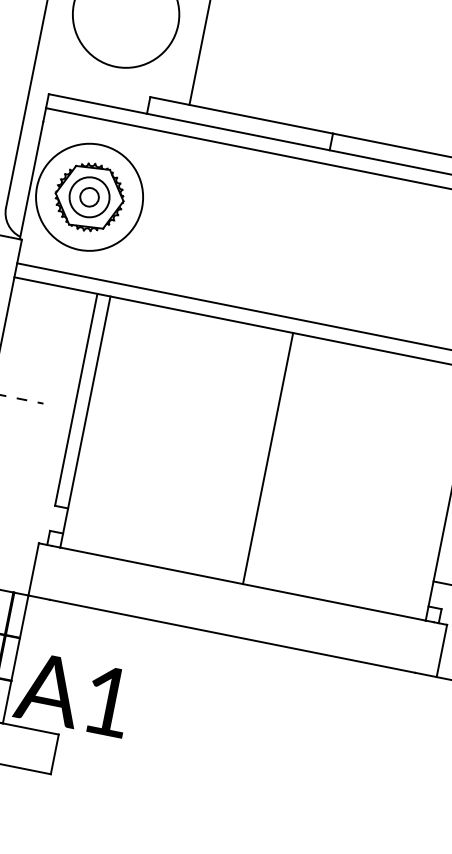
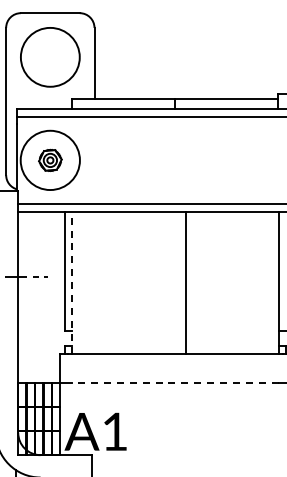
part: (89, 197) -> (50, 160), size x0.6
line: (85, 421) -> (72, 282), solid -> dashed
line: (268, 458) -> (186, 282), moved
line: (230, 636) -> (174, 383), solid -> dashed

